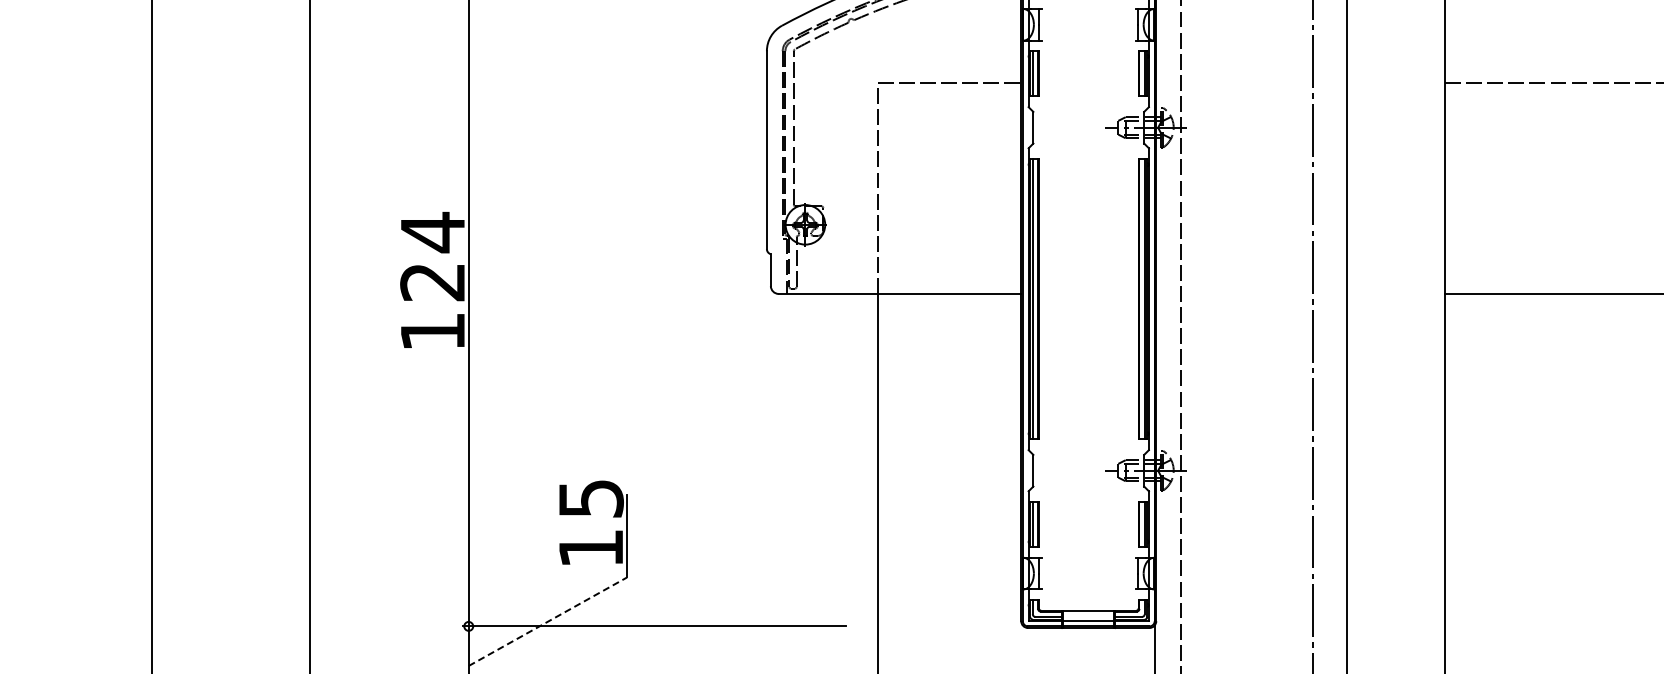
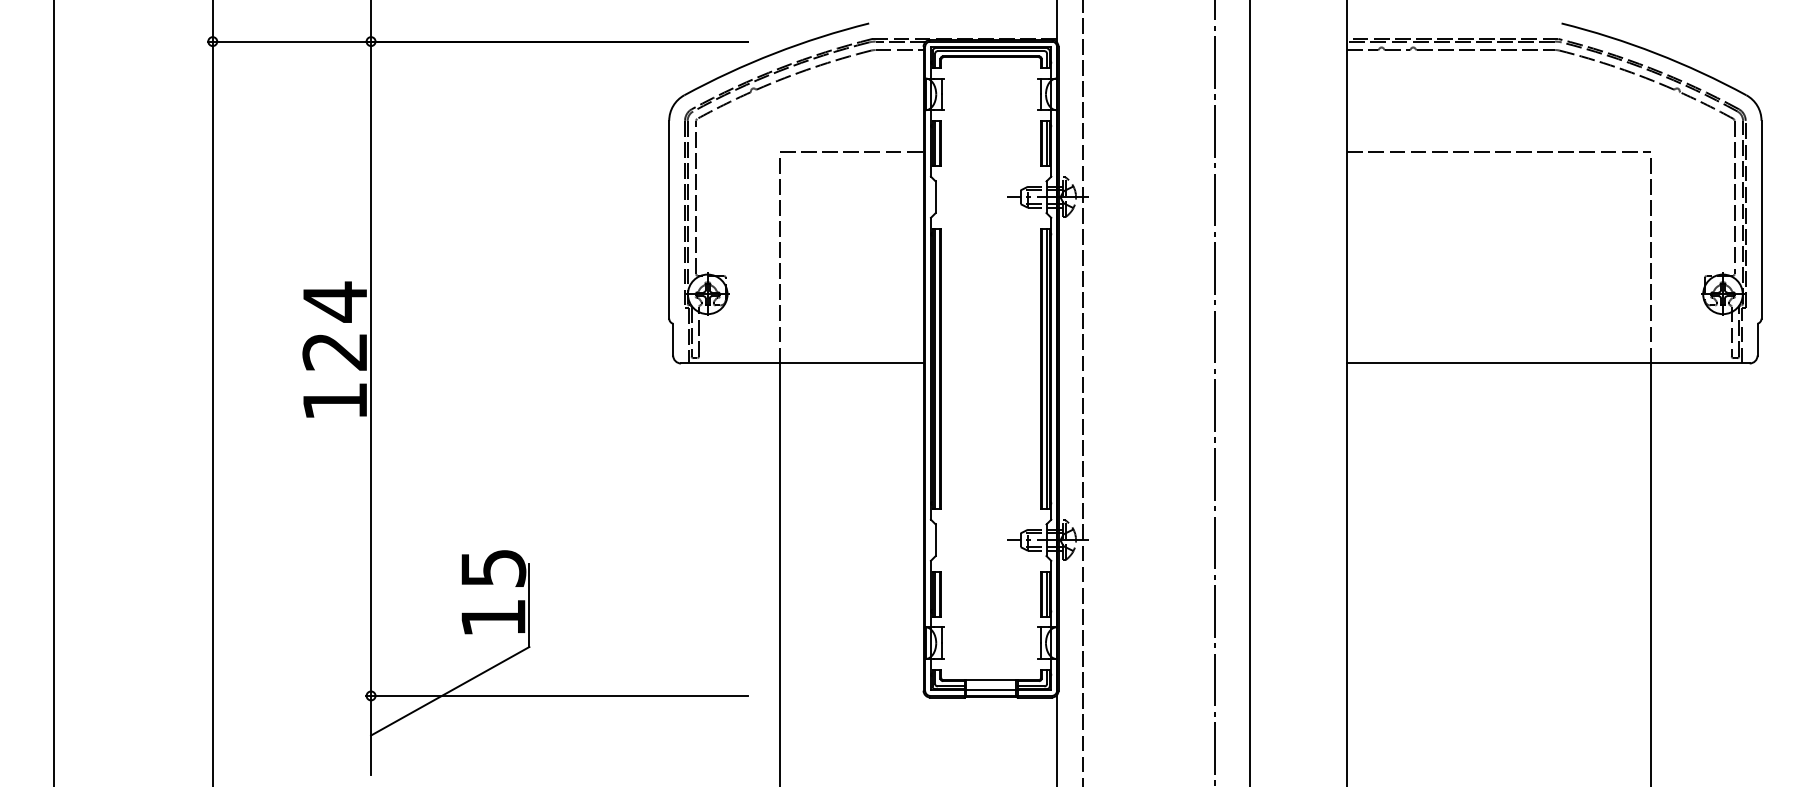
line: (548, 621) -> (450, 691), dashed -> solid

